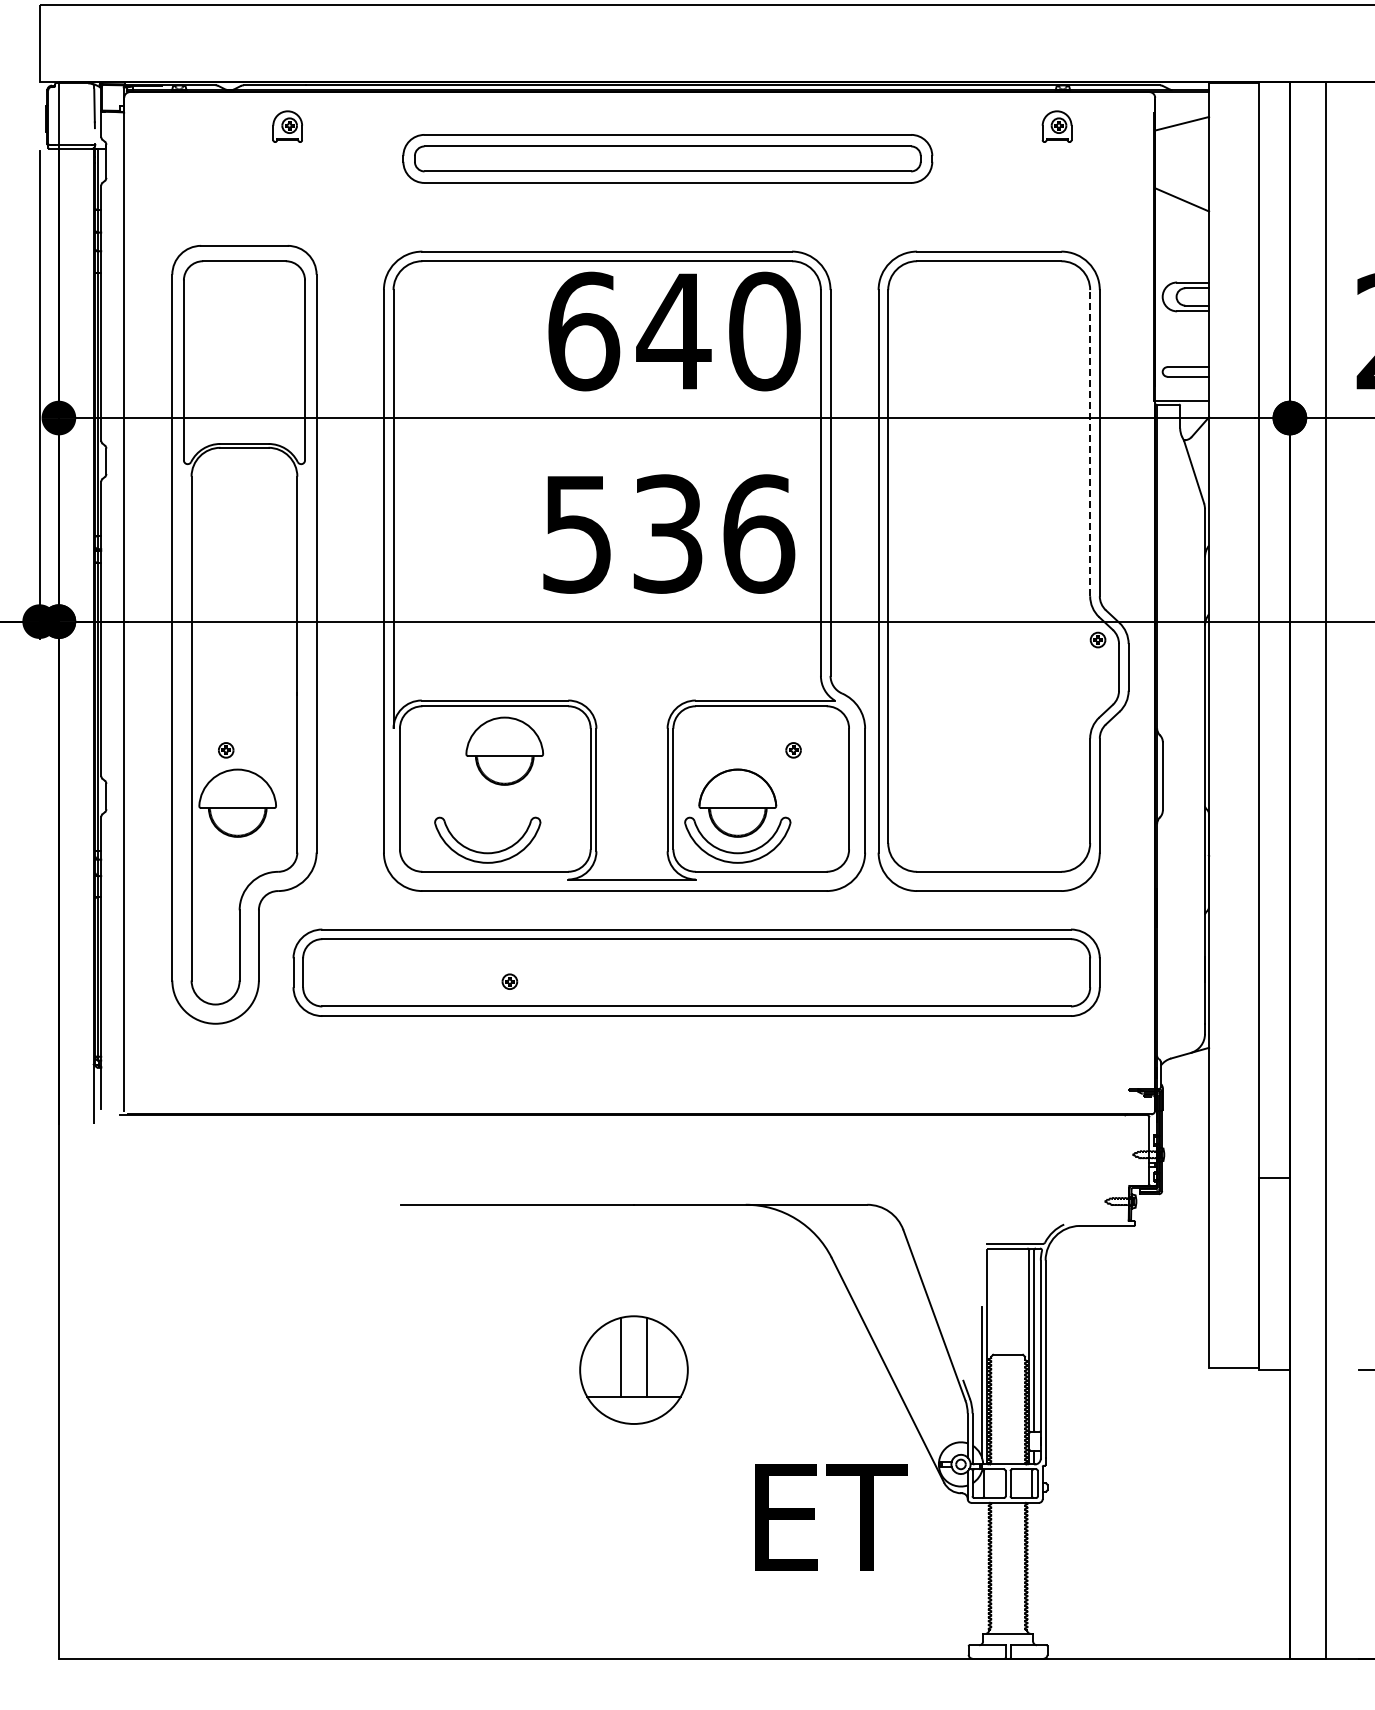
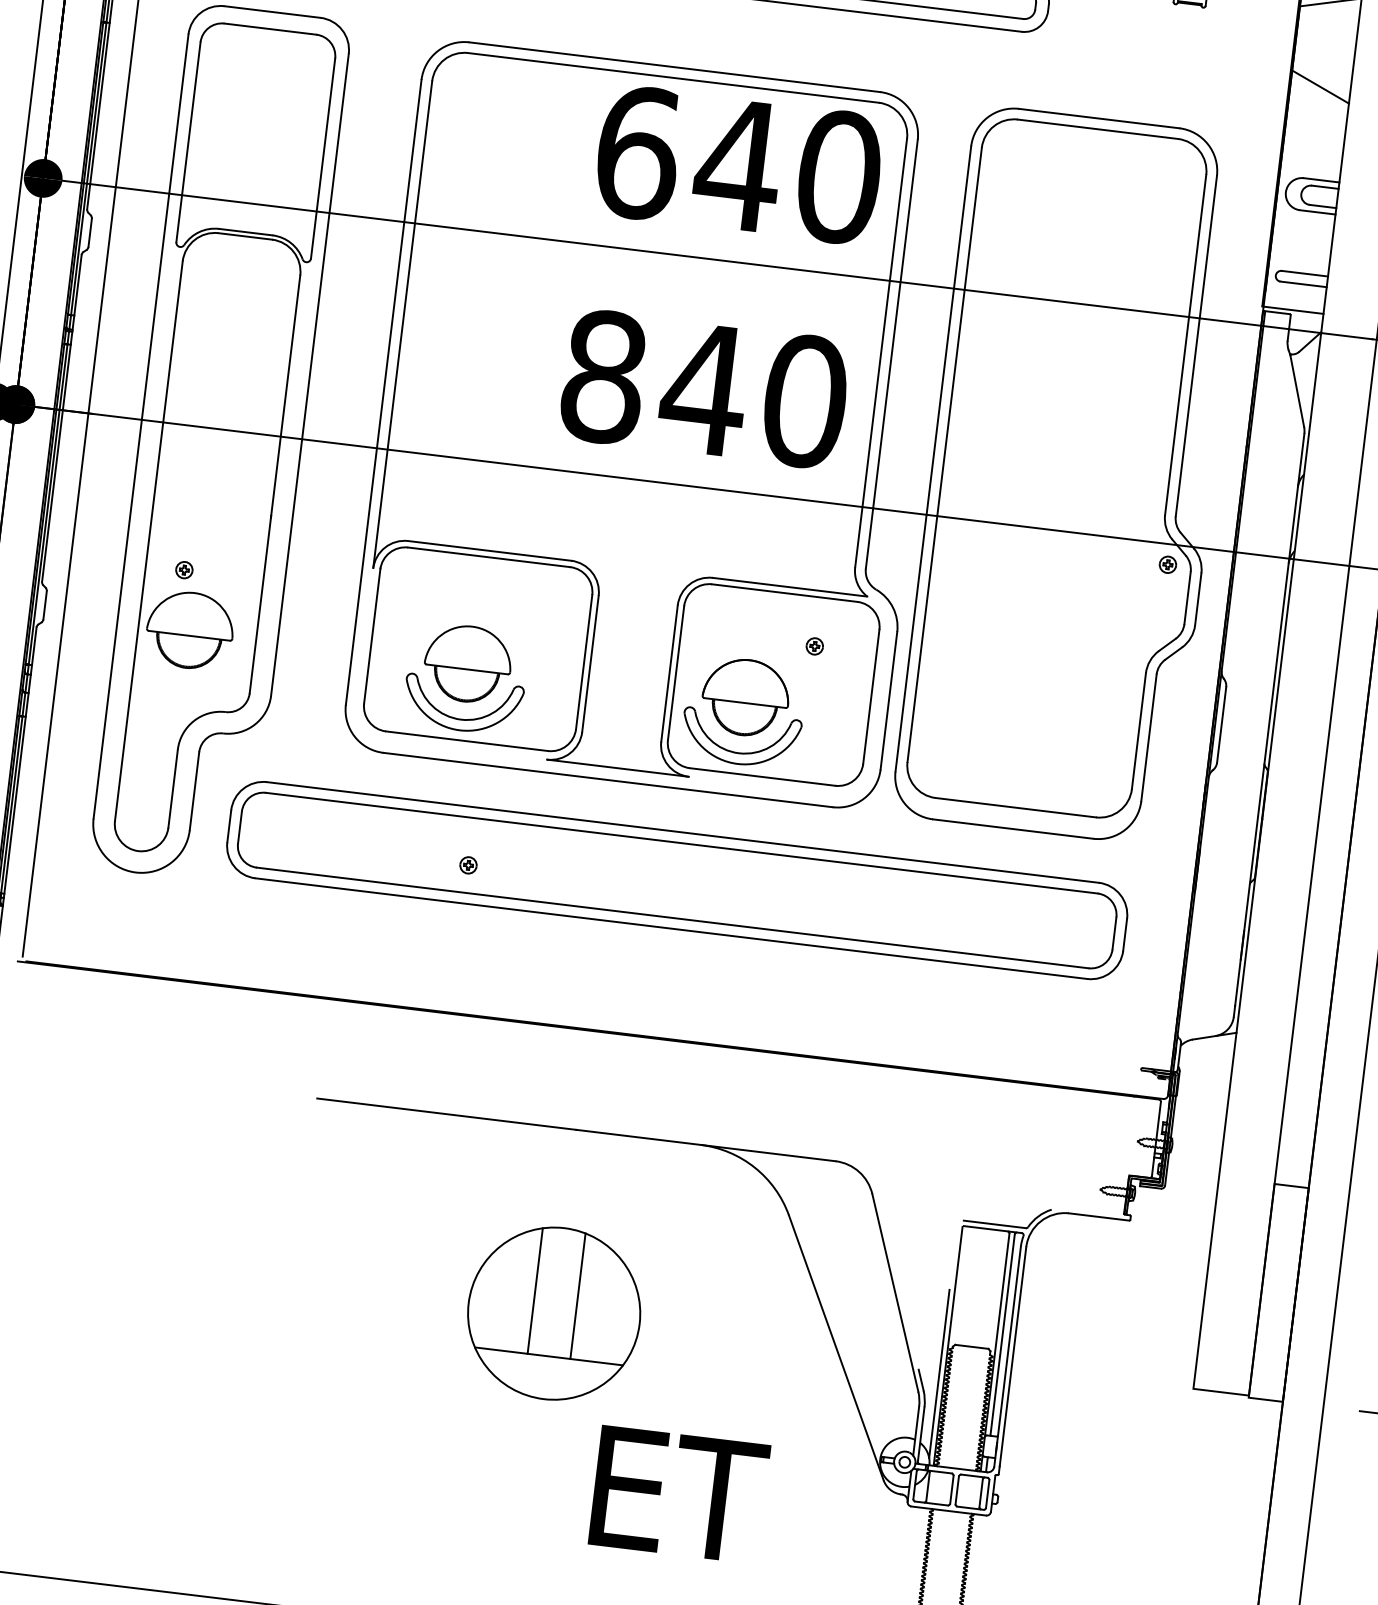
line: (1090, 442) -> (1186, 344), dashed -> solid
text: (668, 533) -> (705, 388), 536 -> 840
part: (504, 750) -> (467, 663), moved
part: (633, 1369) -> (553, 1312), size x1.43
text: (831, 1517) -> (679, 1494), moved

